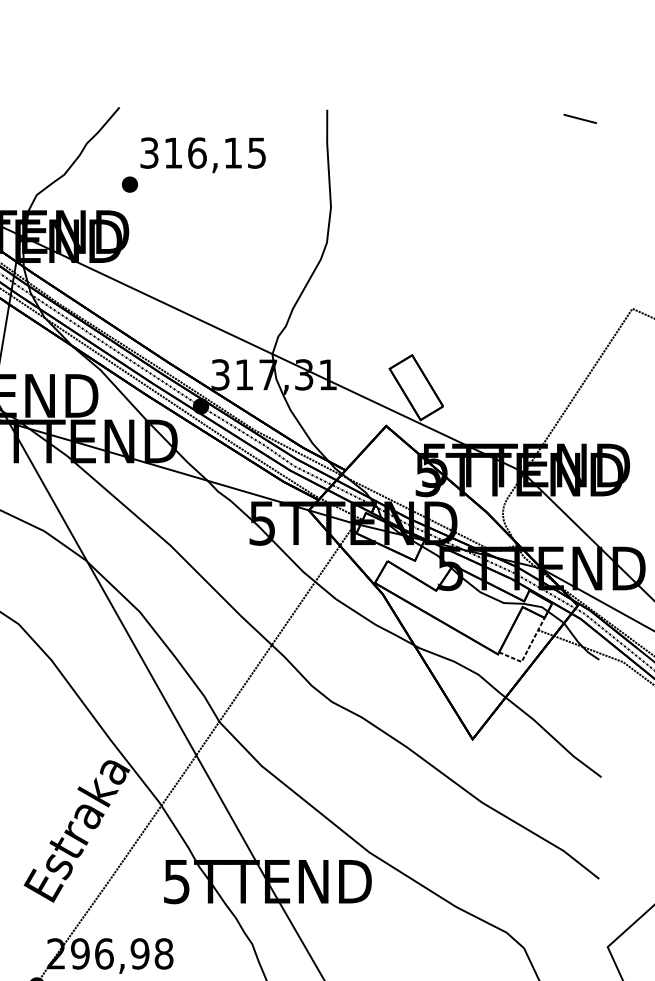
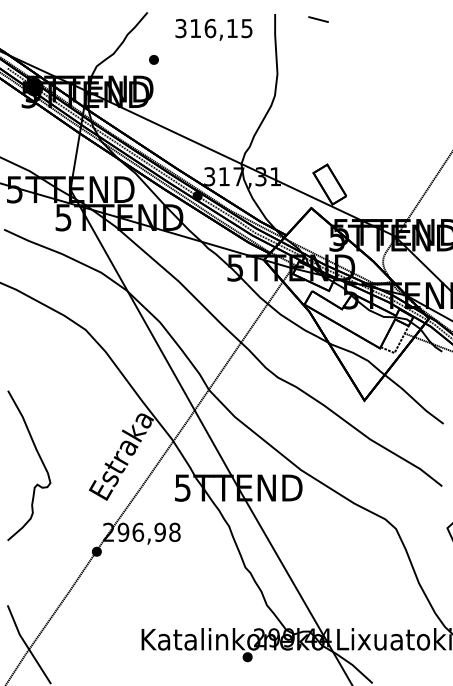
line: (580, 118) -> (318, 19), moved
text: (202, 154) -> (213, 29), moved

